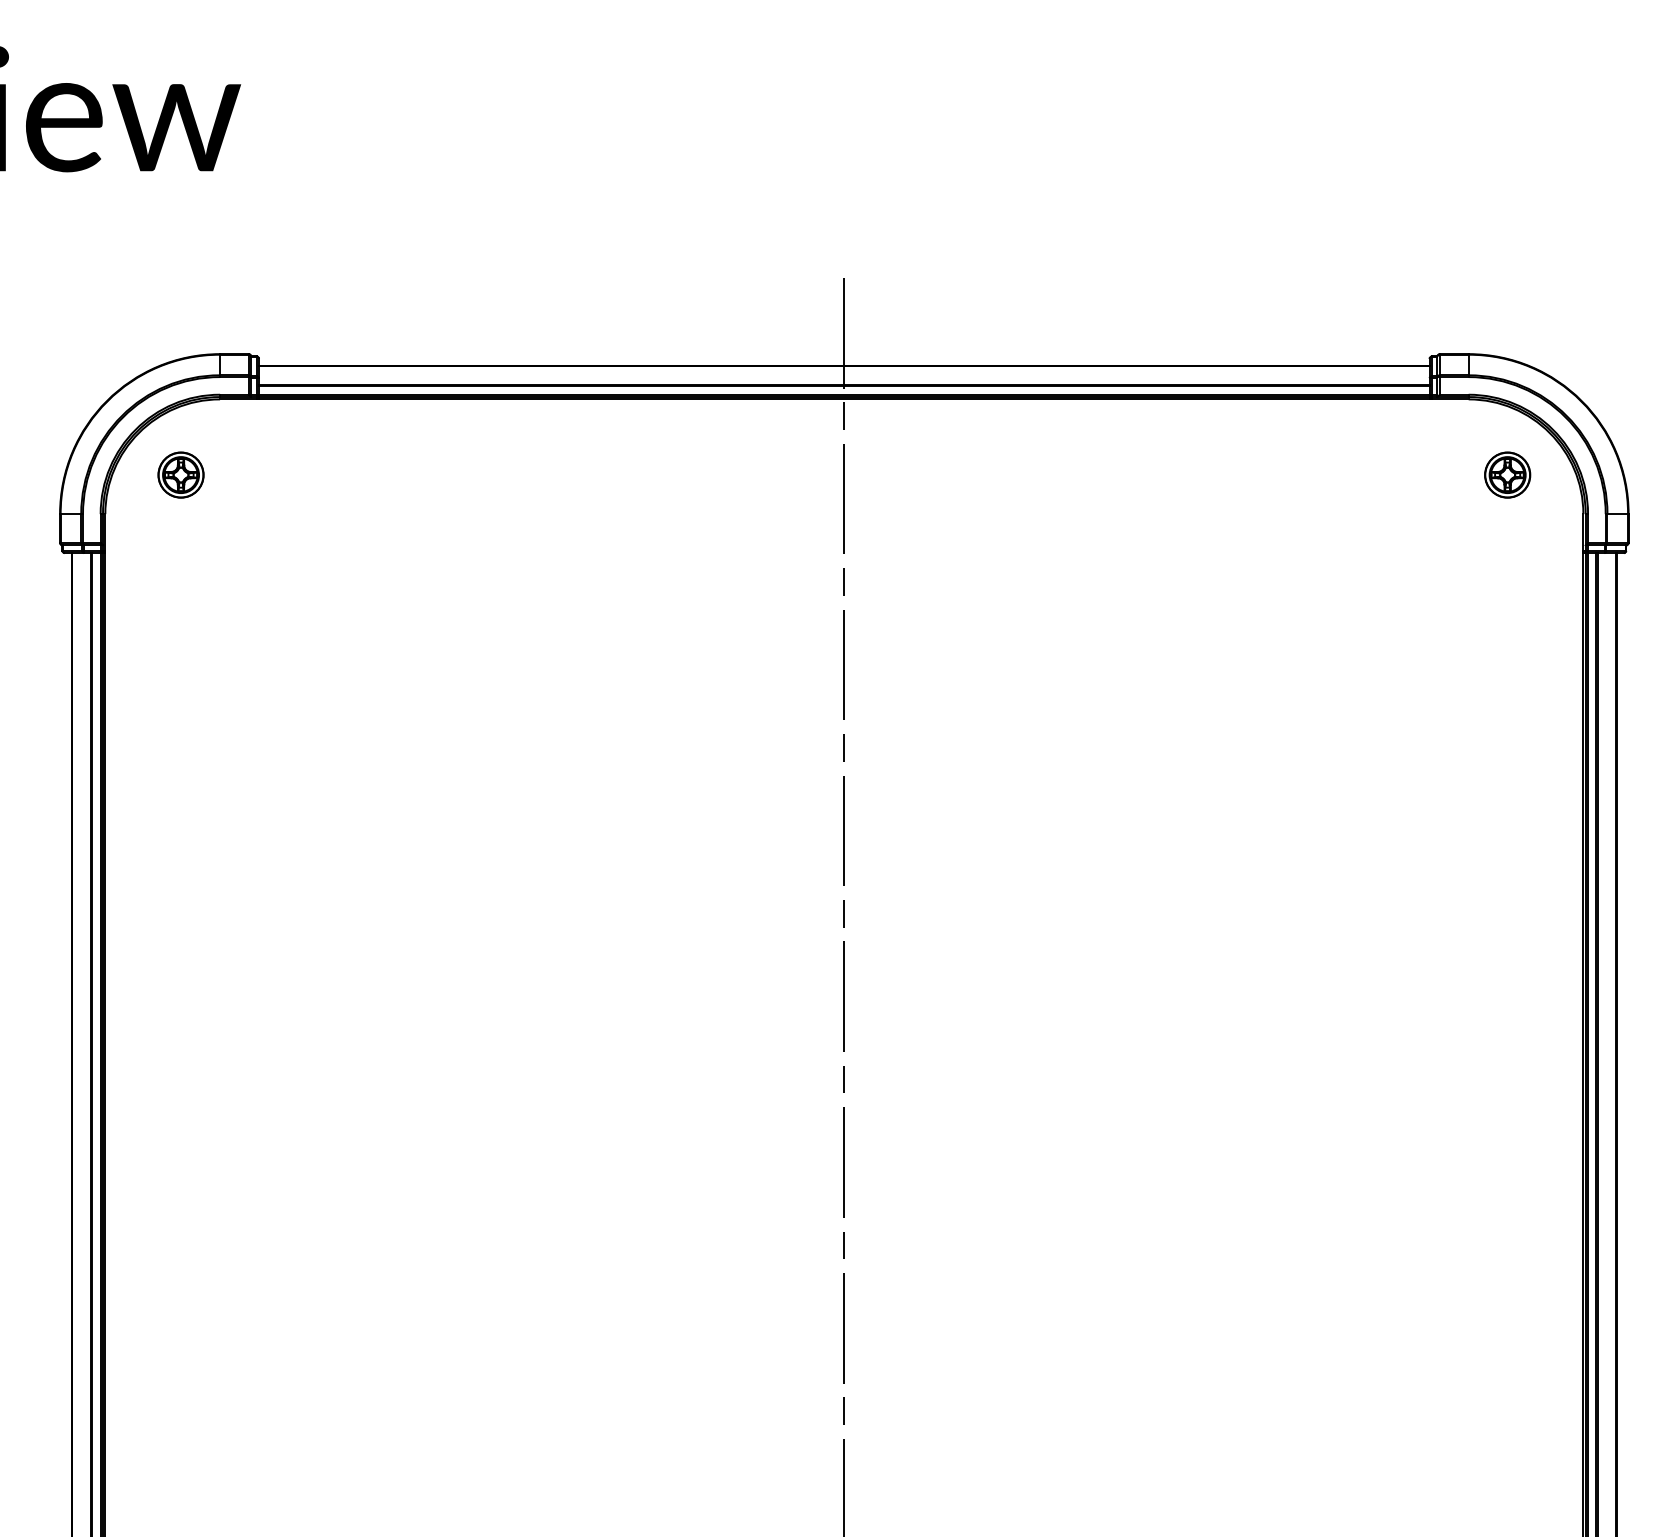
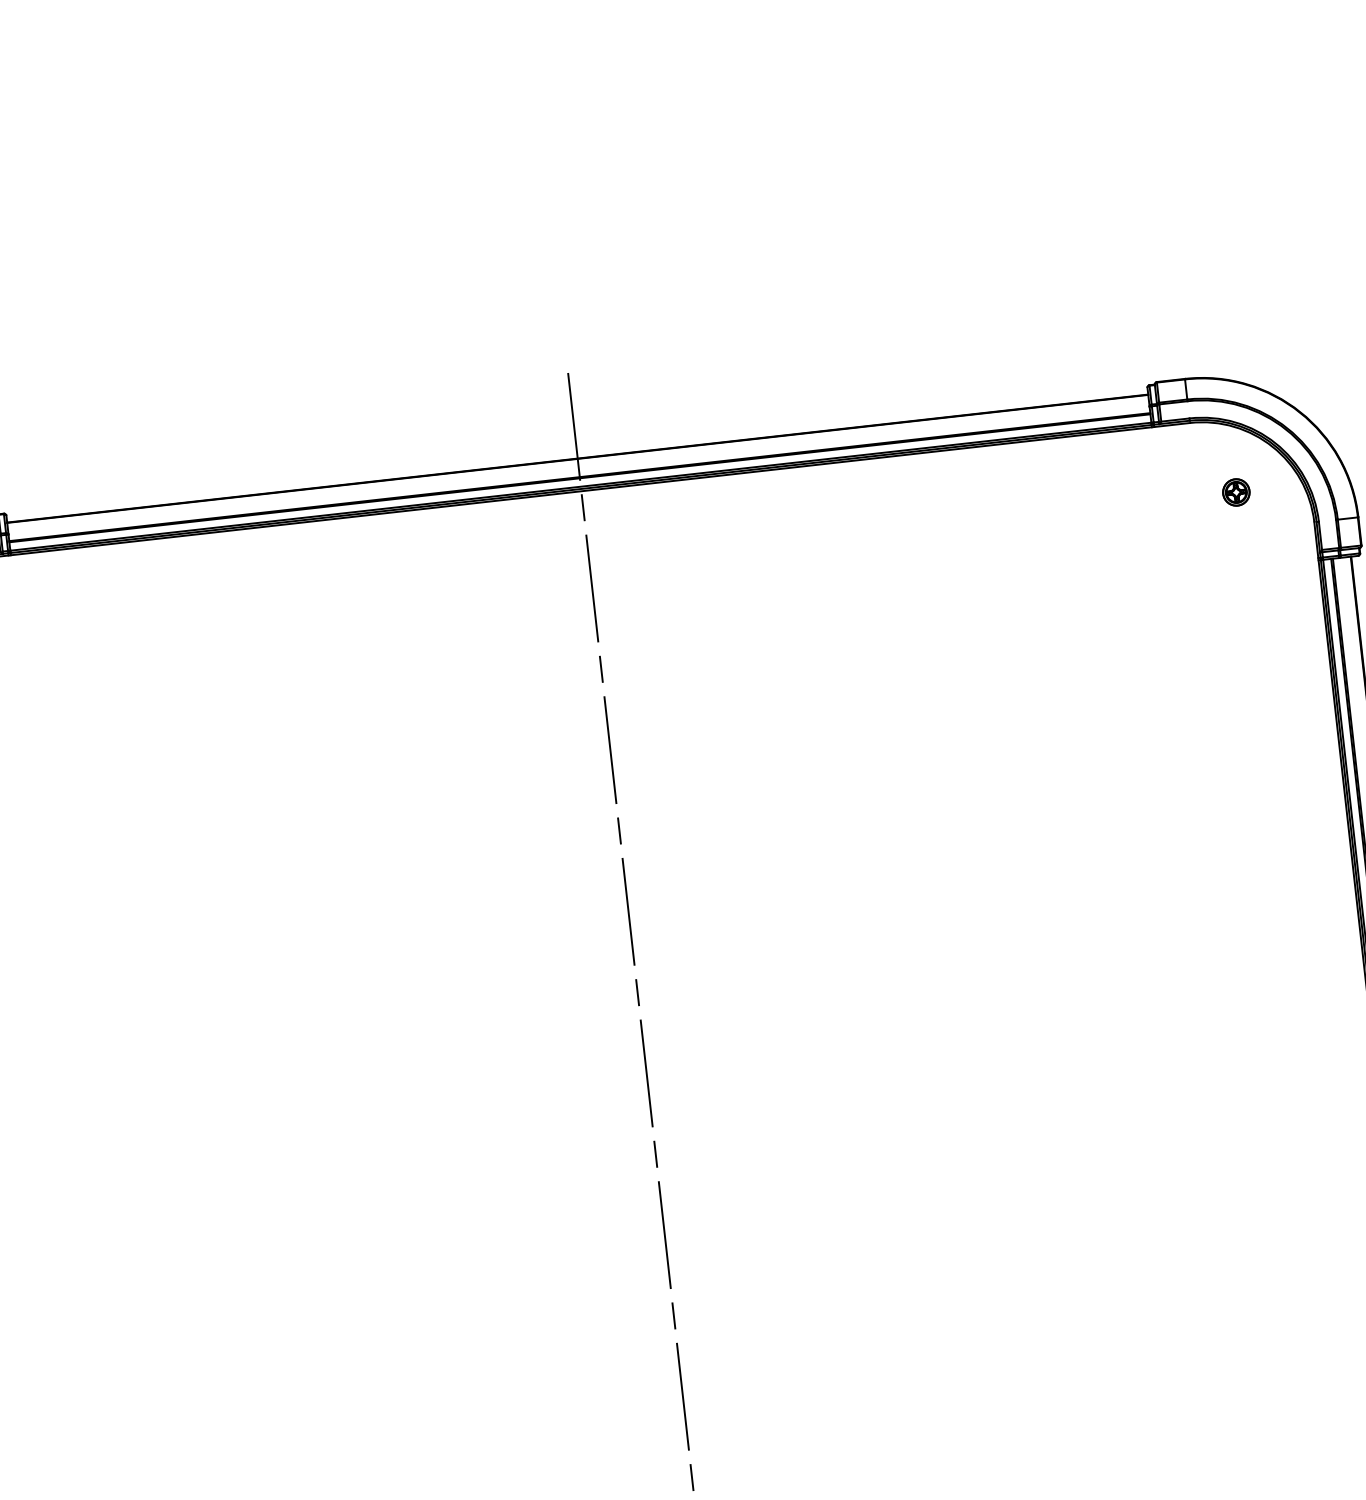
part: (1507, 474) -> (1236, 491), size x0.6

